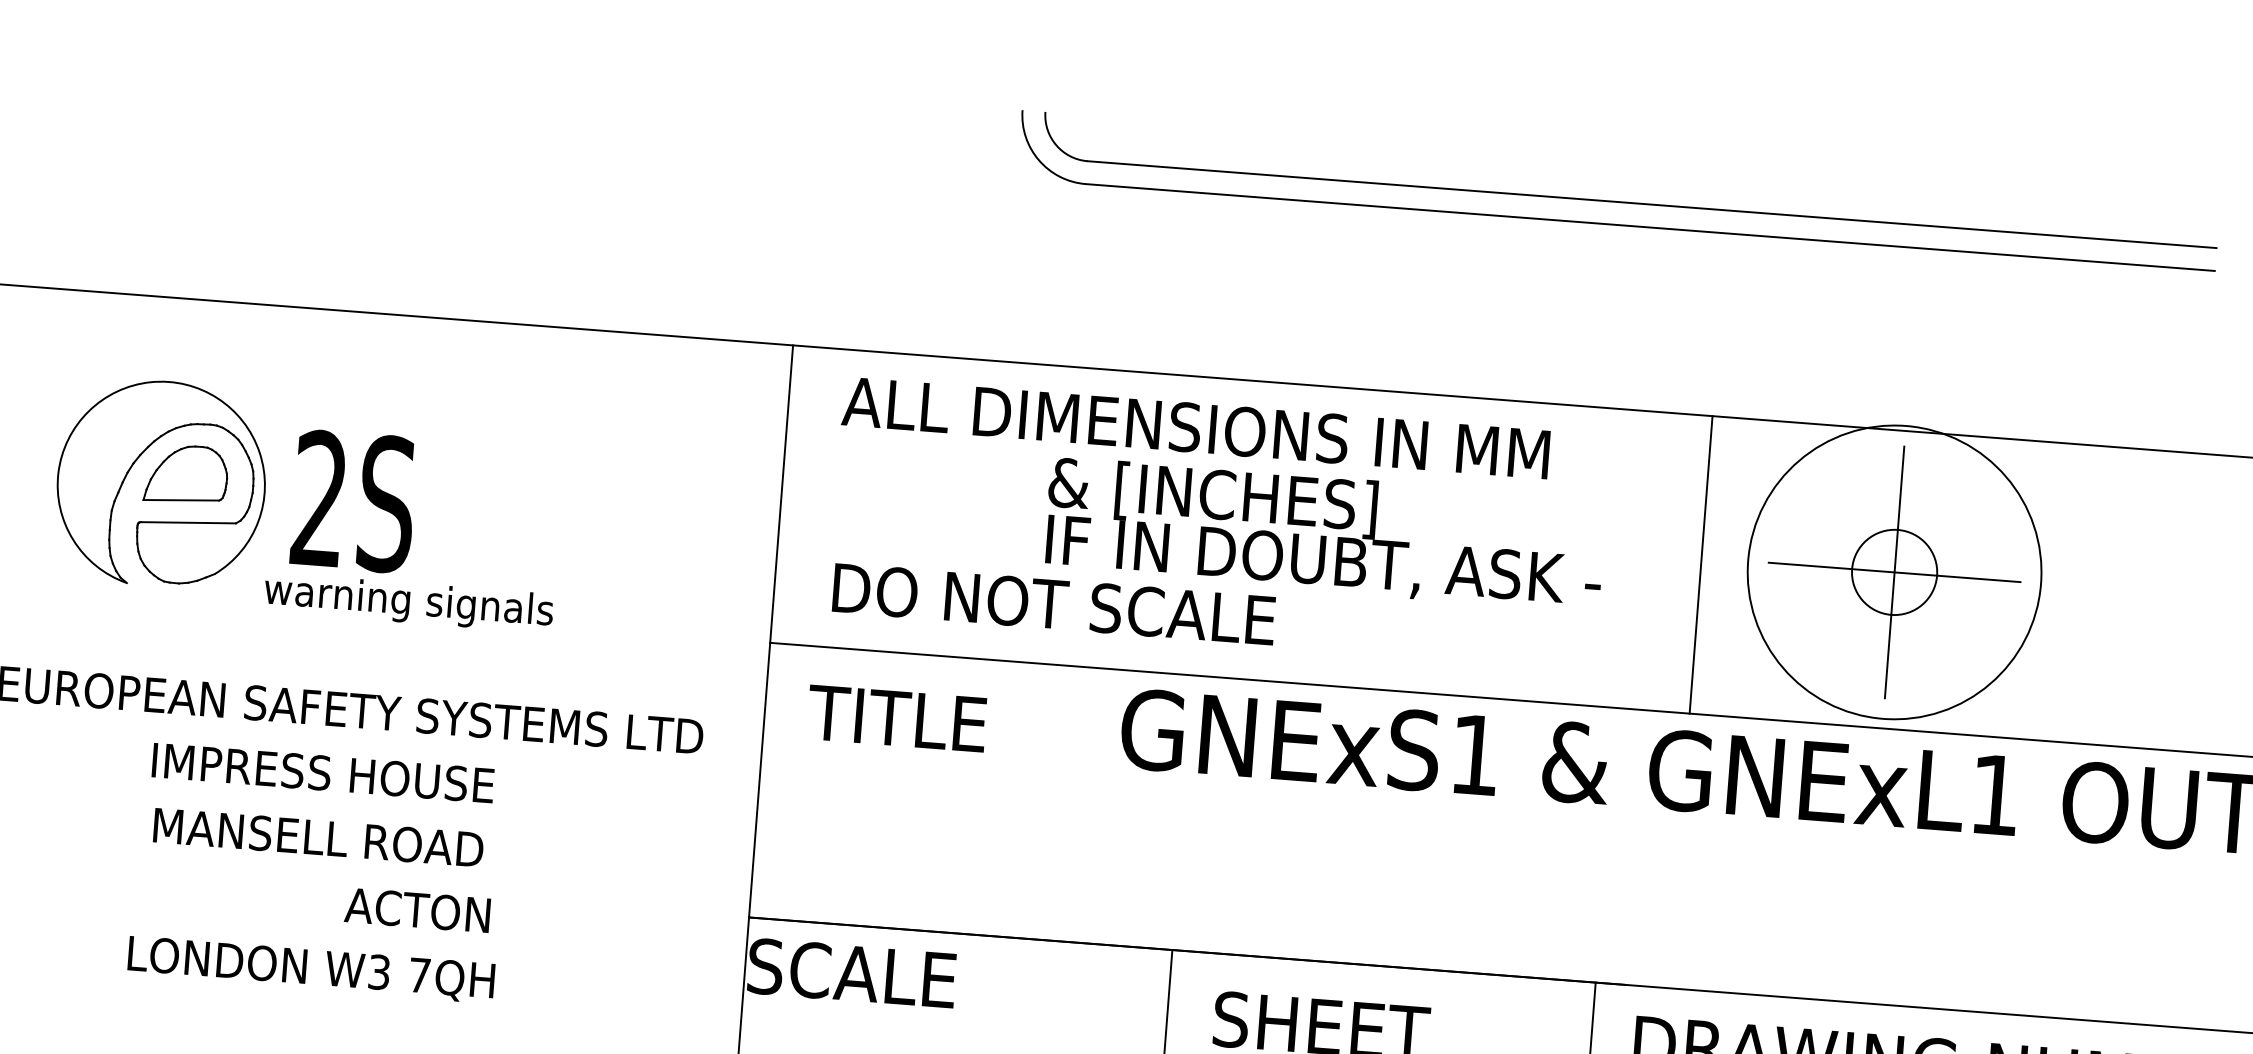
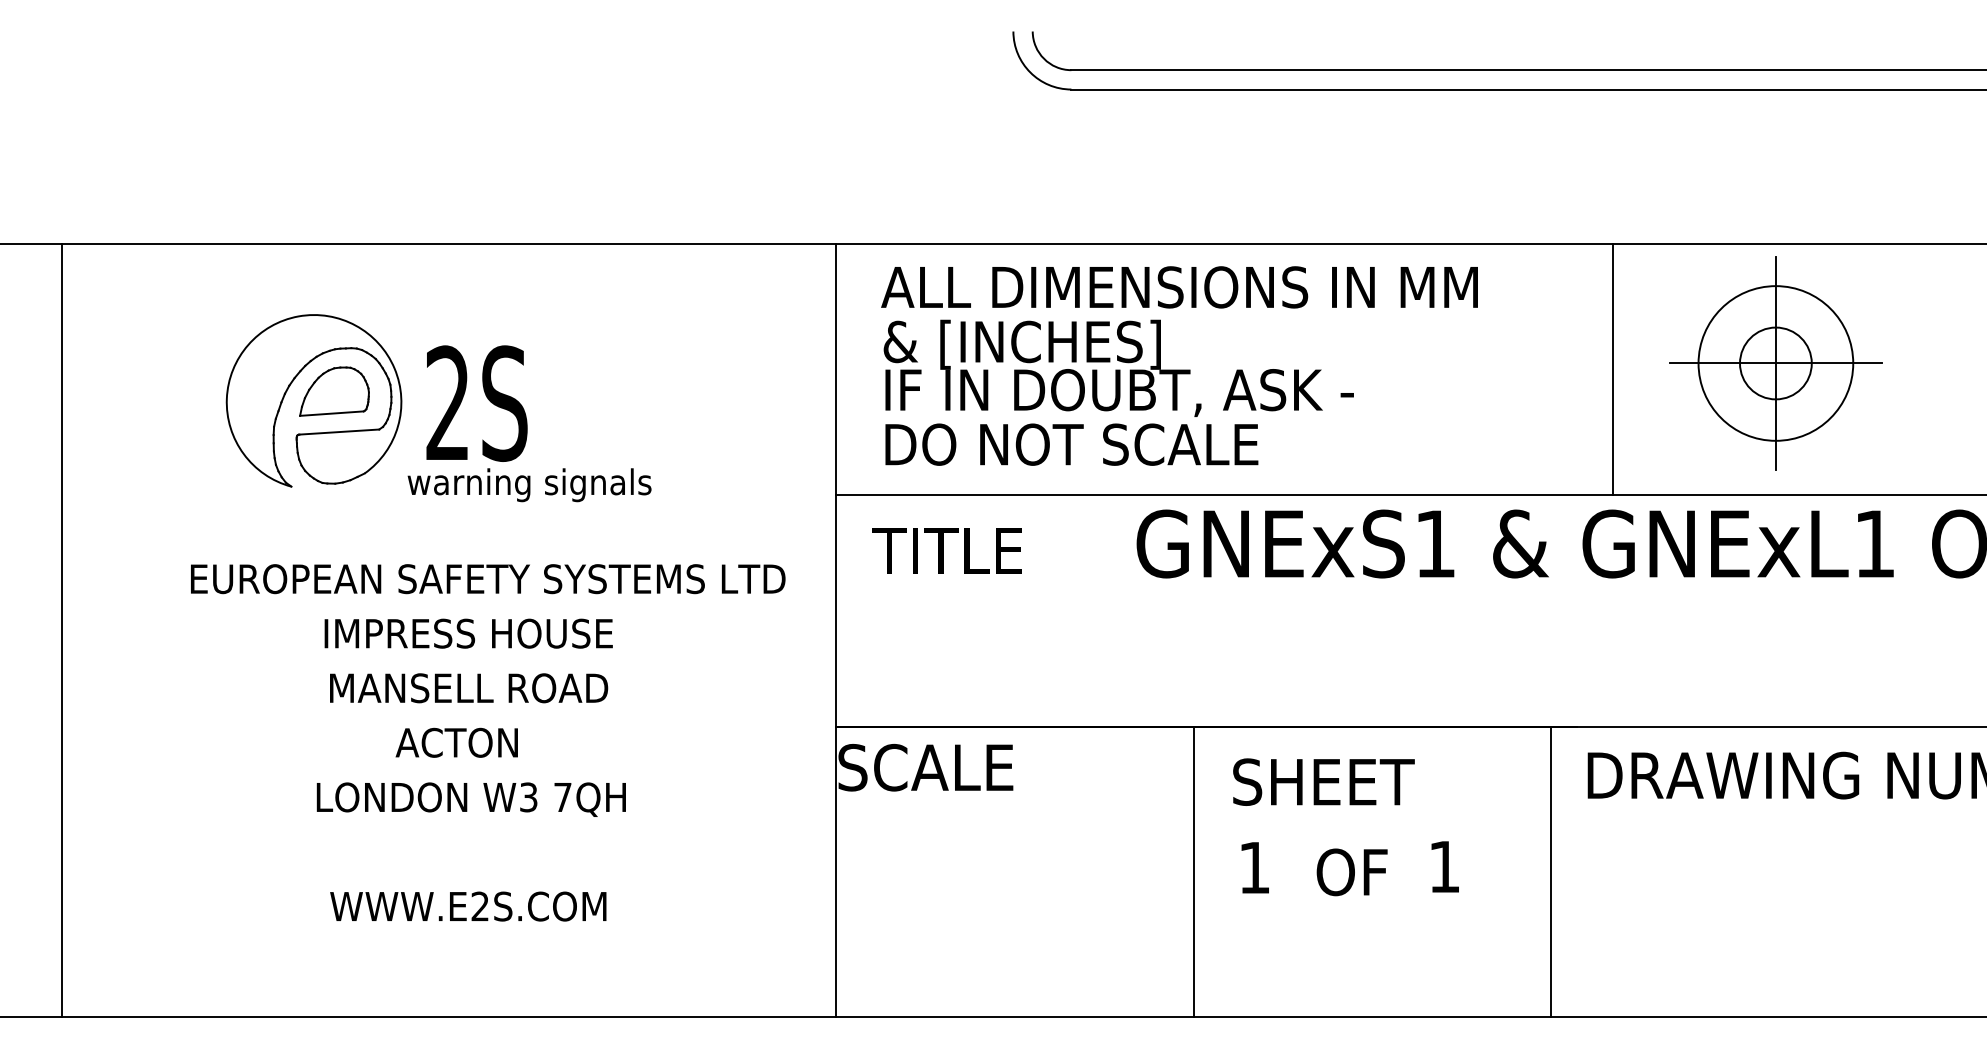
text: (1324, 533) -> (1118, 367), moved
circle: (1894, 572) -> (1775, 363), size x0.62
text: (417, 909) -> (456, 742), moved

